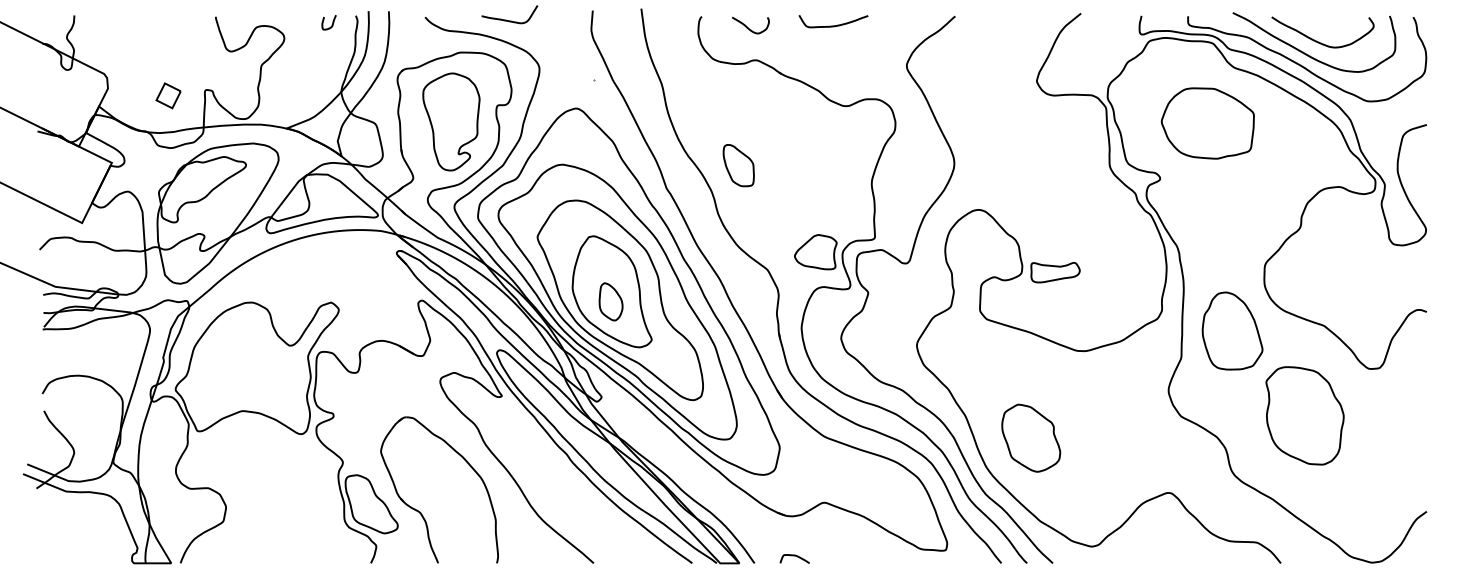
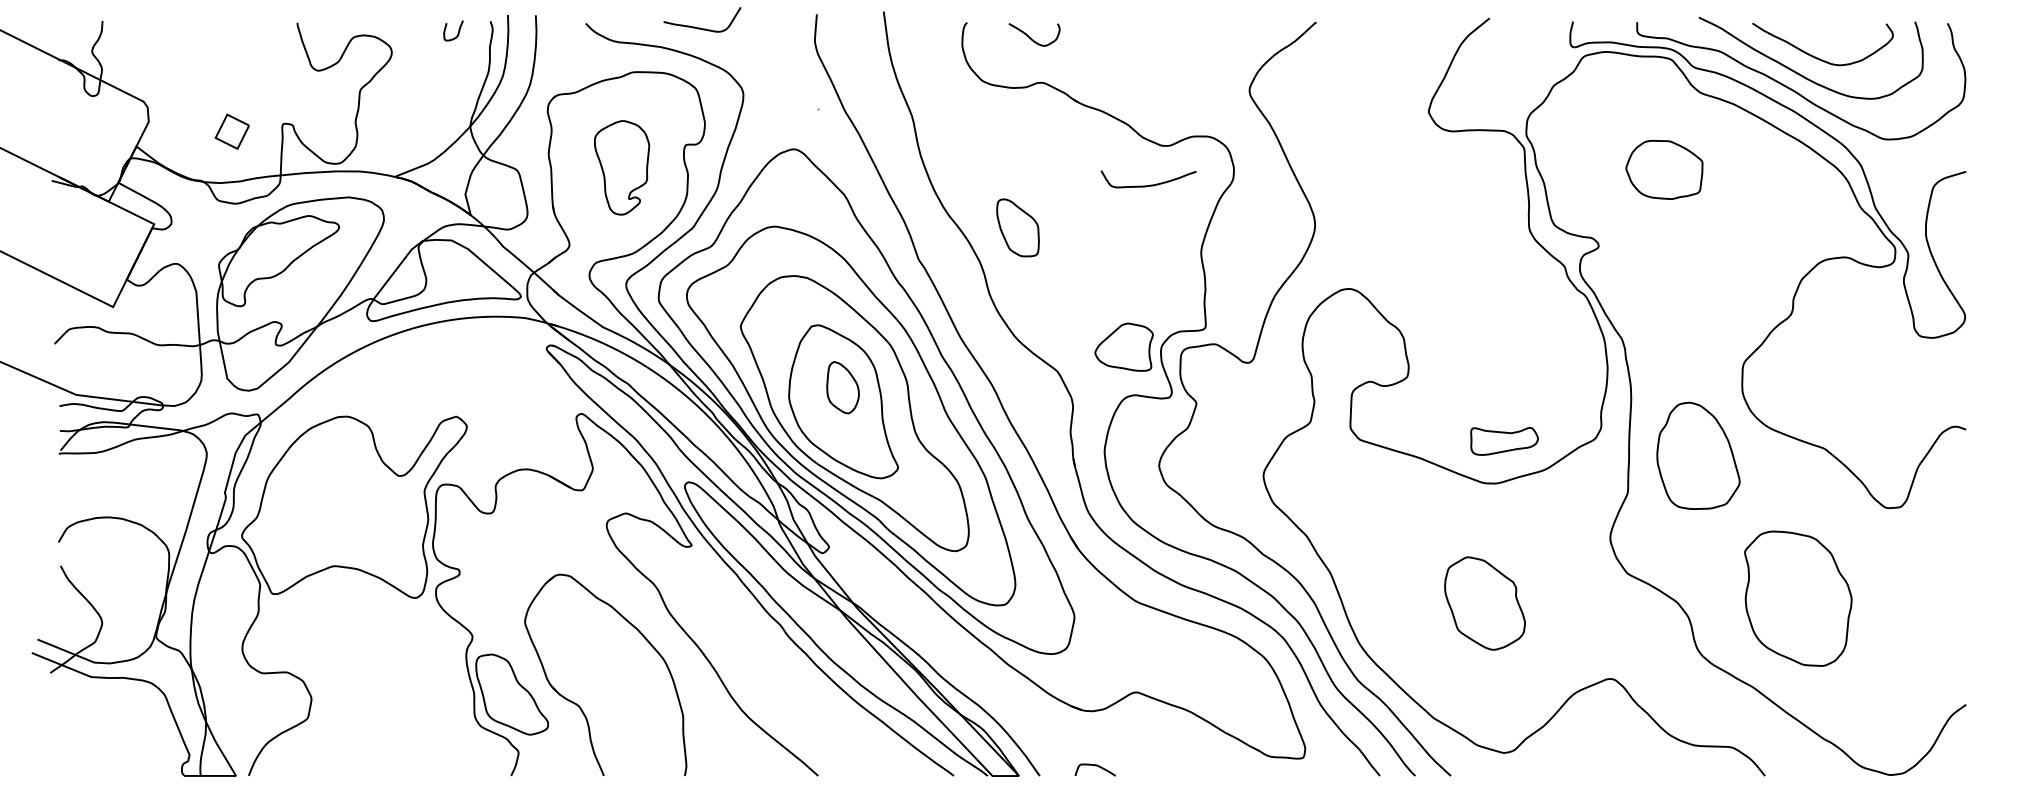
curve: (834, 25) -> (1150, 184), moved
part: (451, 121) -> (621, 167), size x0.7
part: (1207, 123) -> (1664, 169), size x0.6
part: (1055, 272) -> (1504, 441), moved
part: (610, 301) -> (842, 387), moved
part: (1305, 415) -> (1798, 598), moved
part: (1030, 438) -> (1484, 603), moved

